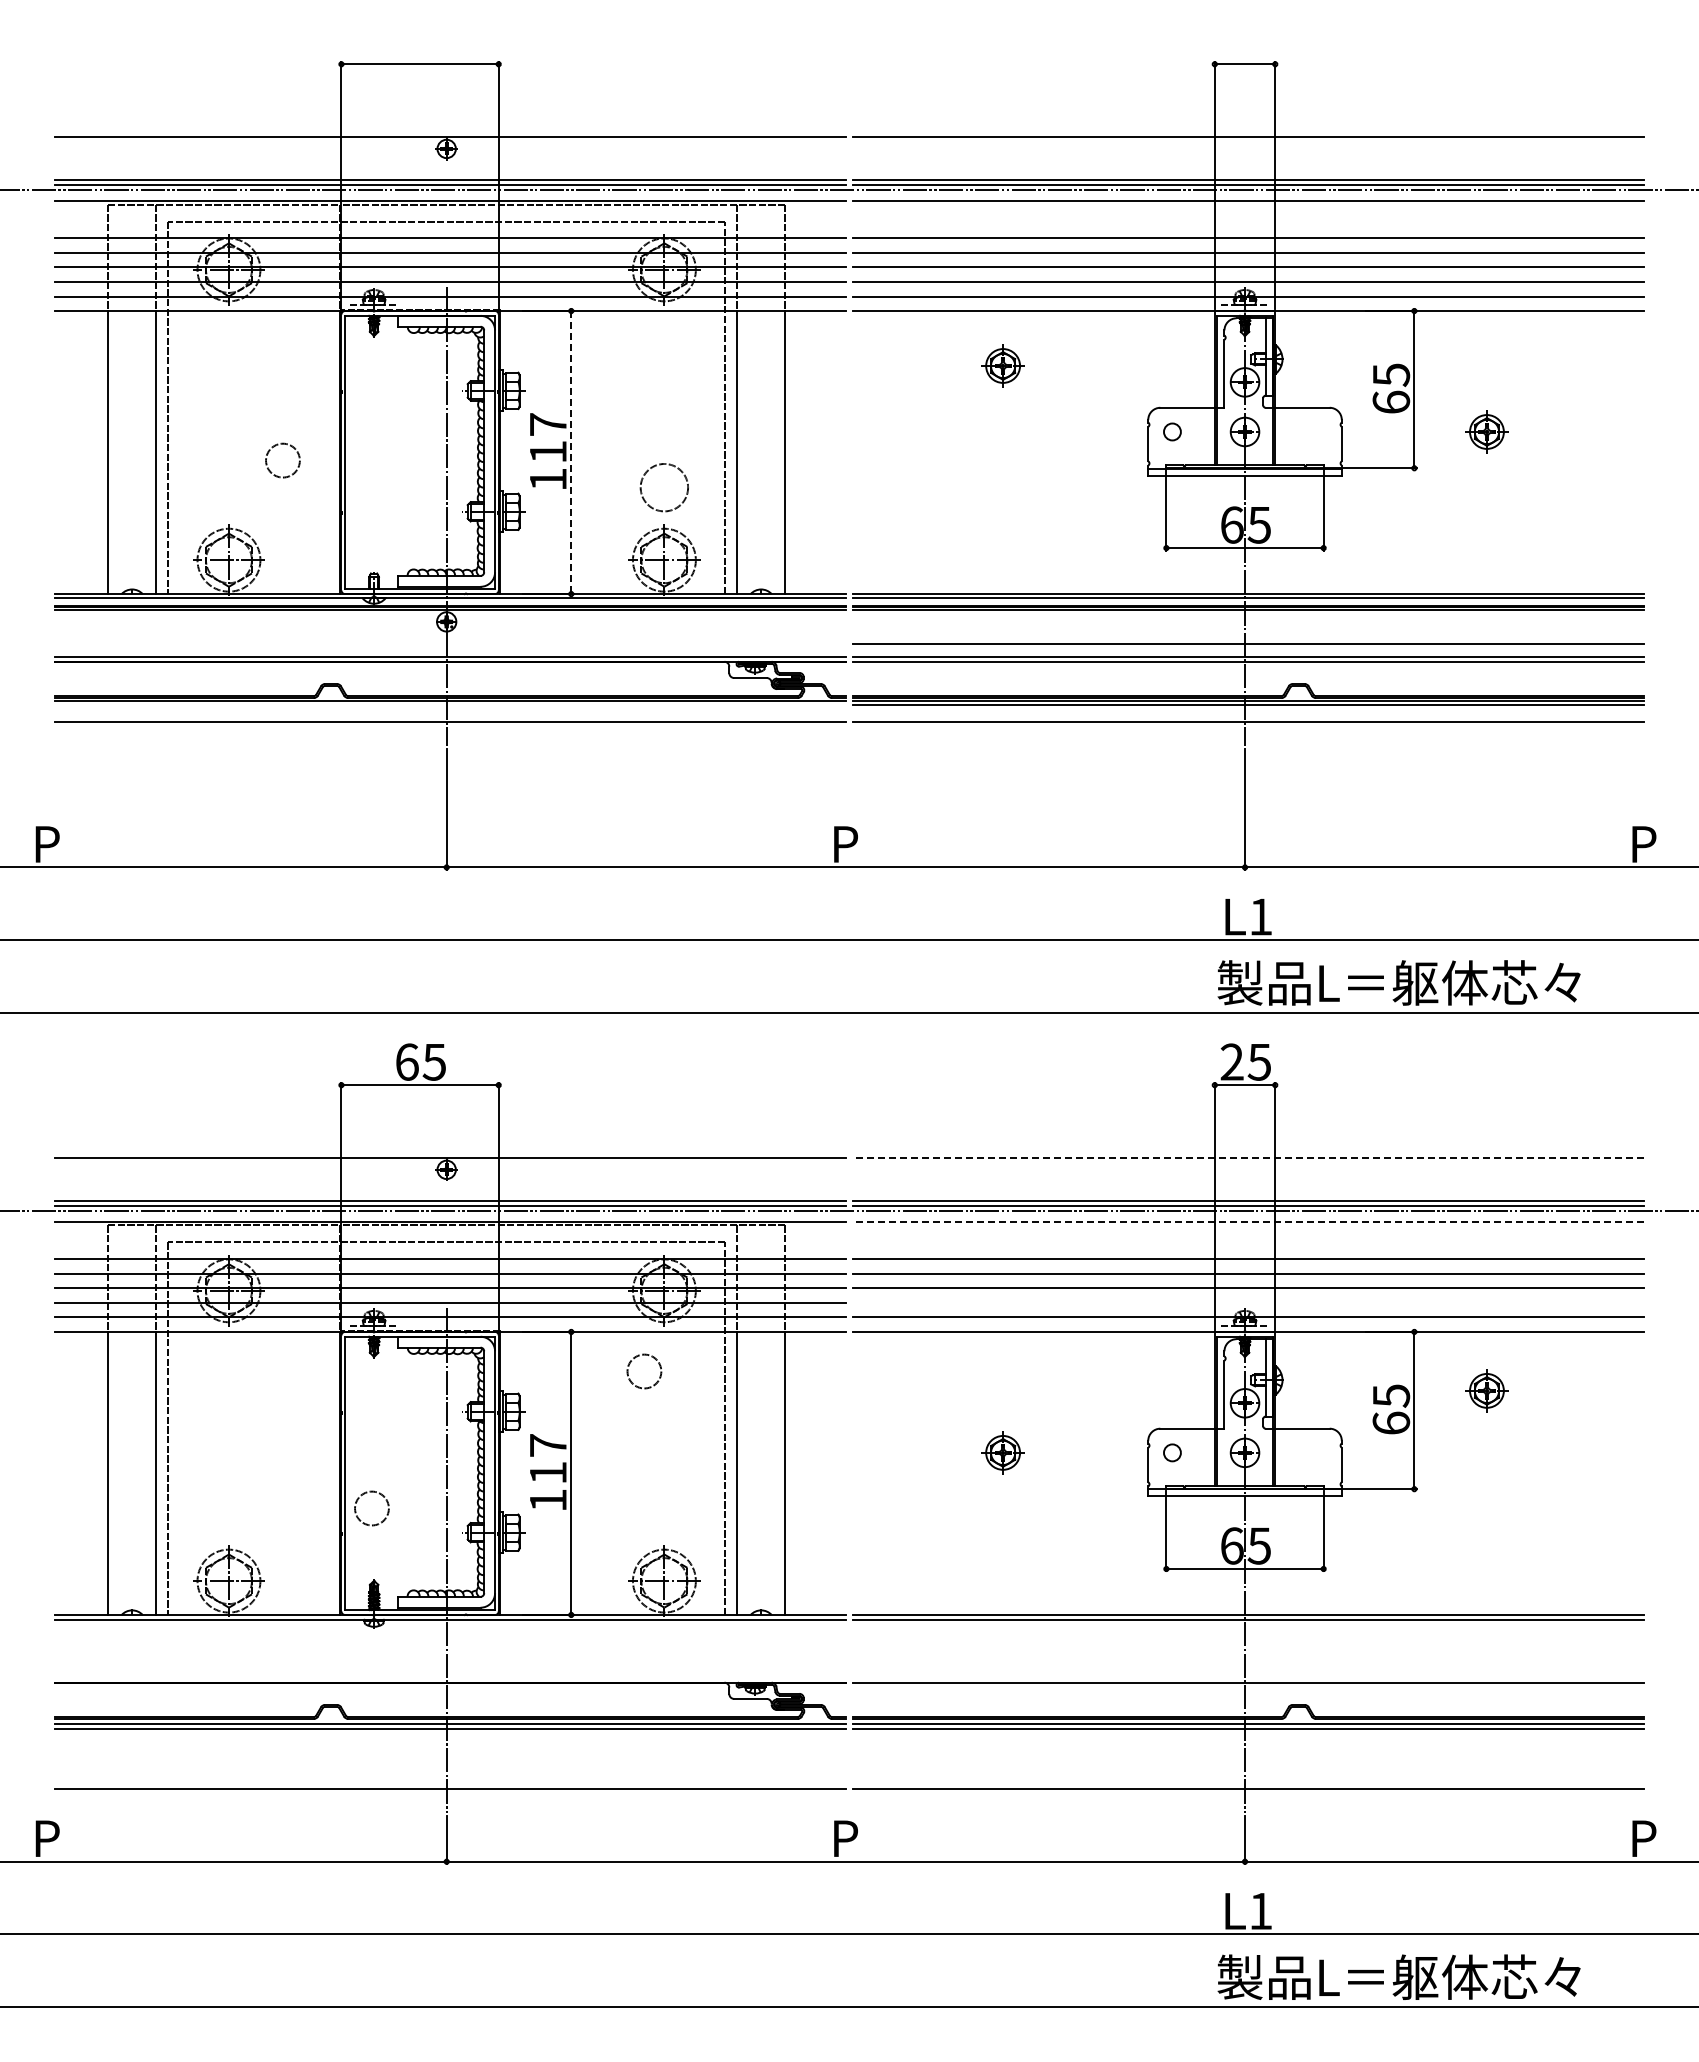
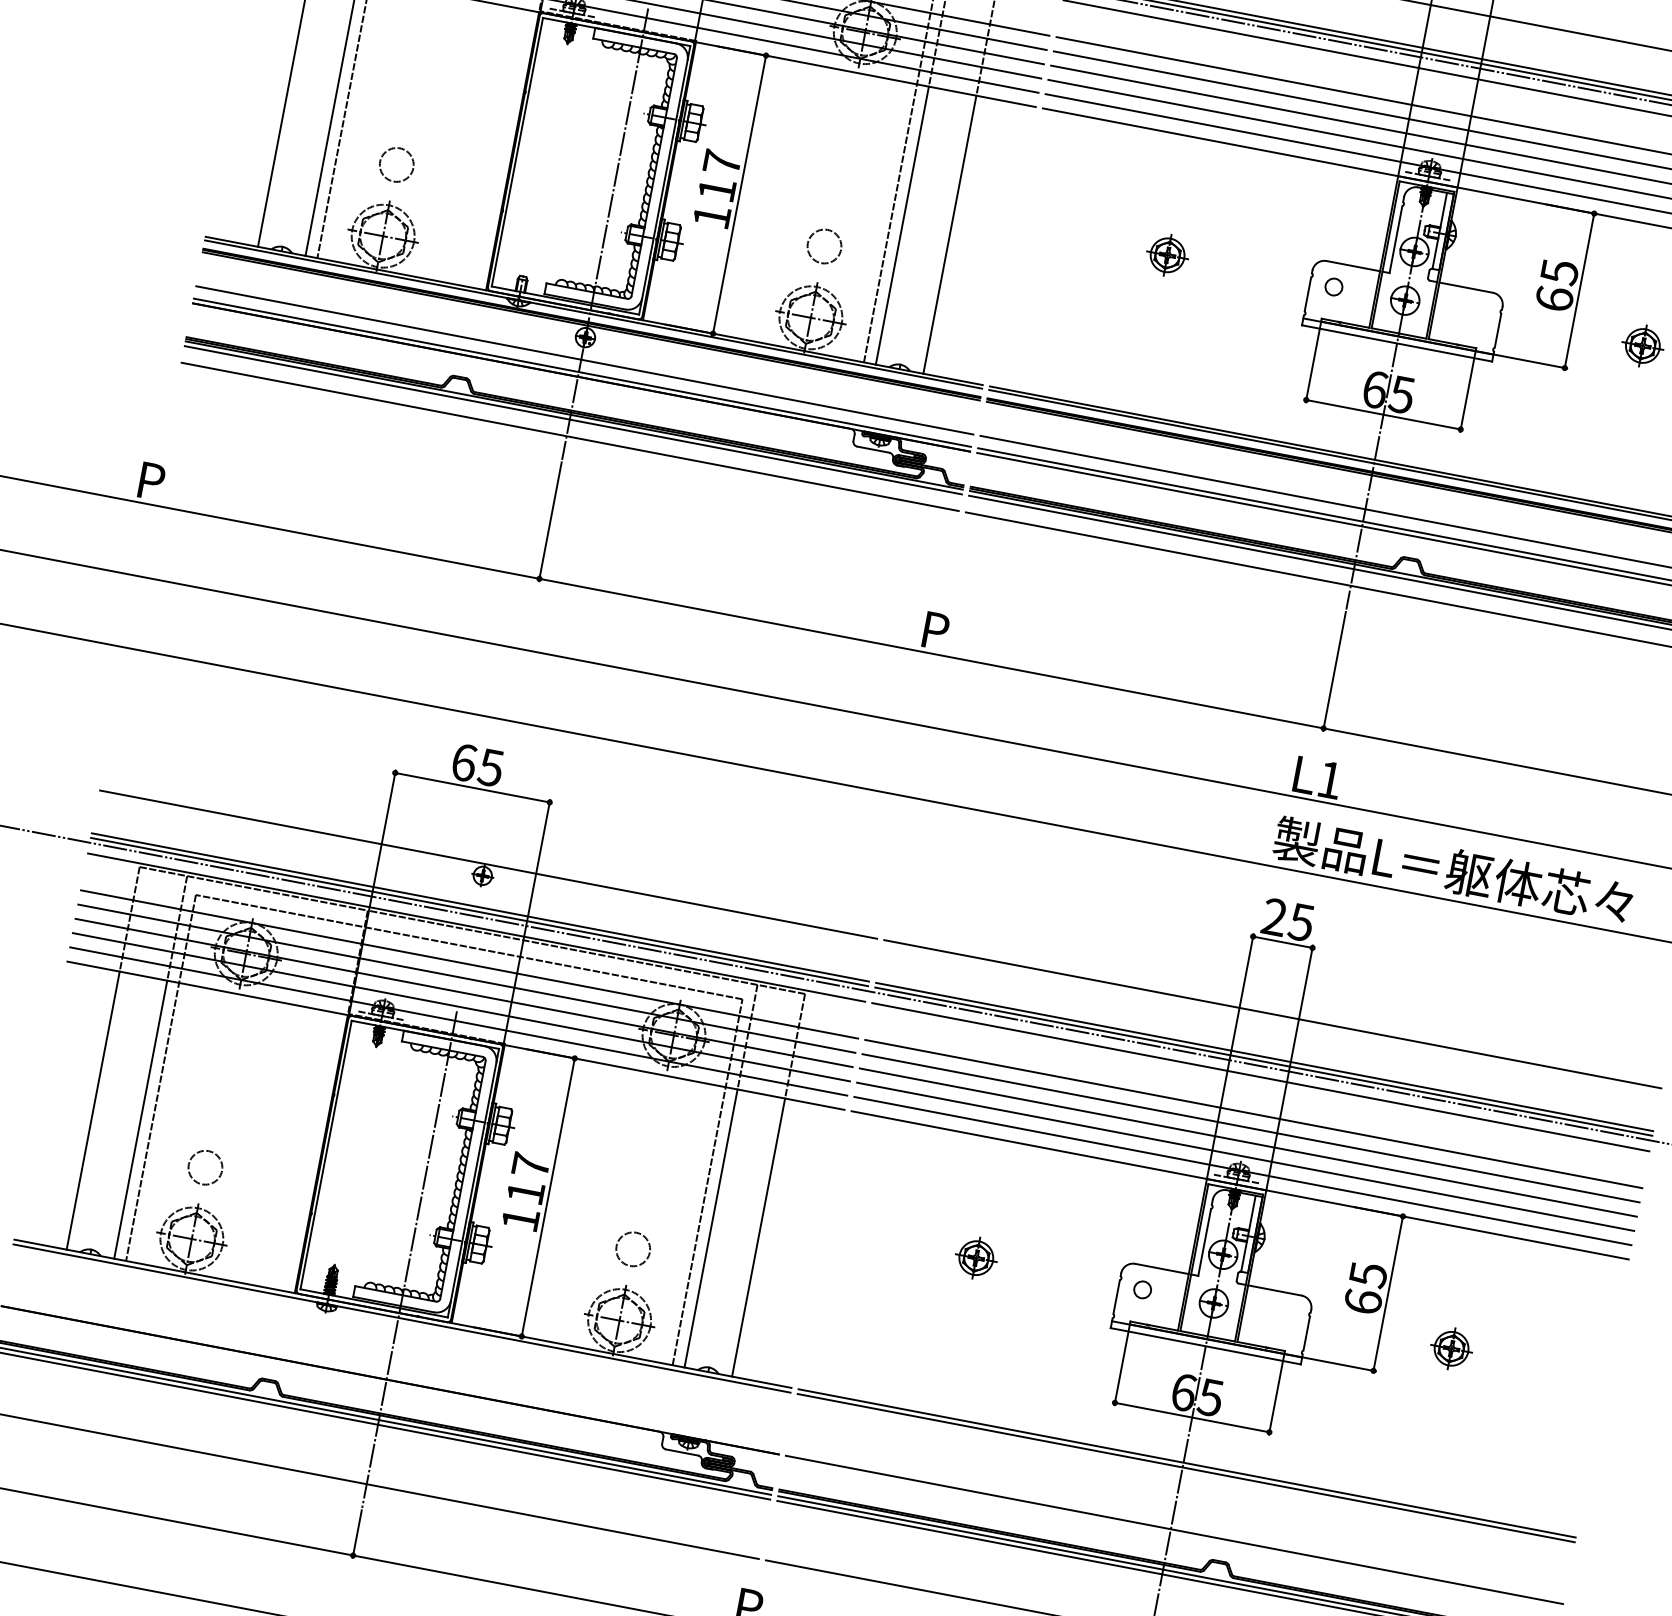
part: (1002, 365) -> (1167, 254), moved
line: (571, 452) -> (739, 194), dashed -> solid
circle: (282, 460) -> (396, 164), moved
circle: (664, 487) -> (824, 246), size x0.71
line: (449, 644) -> (583, 360), added
line: (449, 705) -> (572, 420), added
line: (1248, 1157) -> (1272, 1013), dashed -> solid
line: (1248, 1221) -> (1260, 1076), dashed -> solid
line: (1248, 1302) -> (1245, 1156), added
circle: (644, 1371) -> (633, 1249), moved
part: (1486, 1390) -> (1451, 1348), moved
circle: (371, 1508) -> (205, 1167), moved

